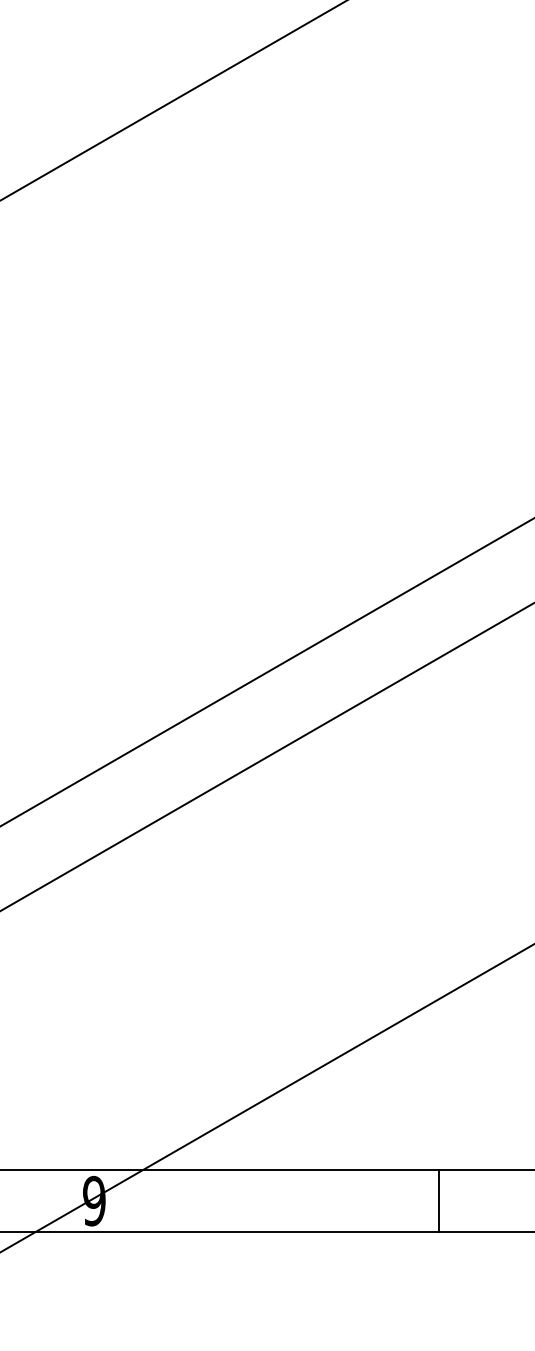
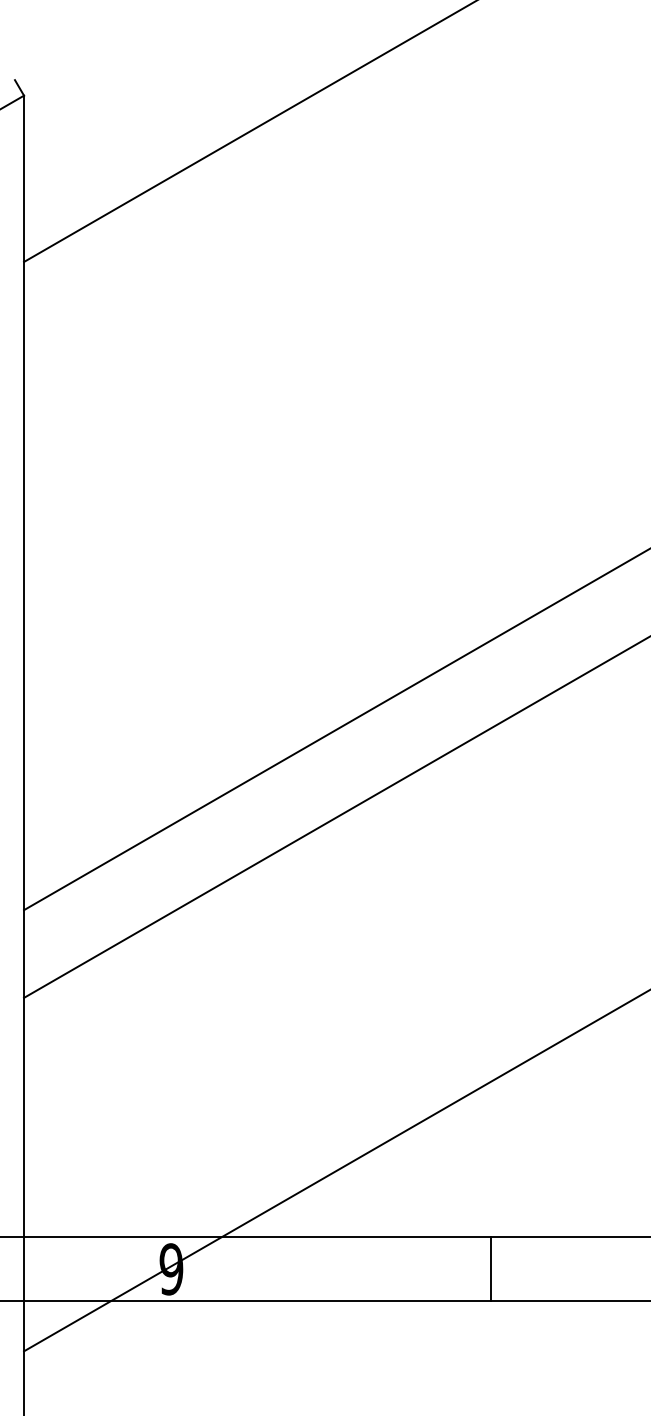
line: (438, 1201) -> (490, 1269), moved

